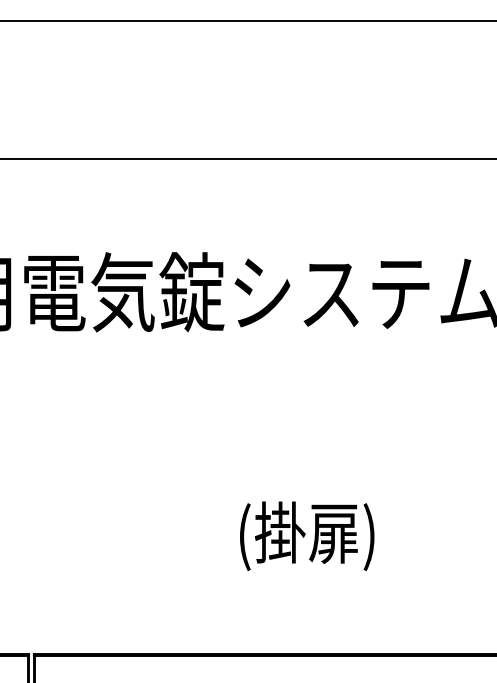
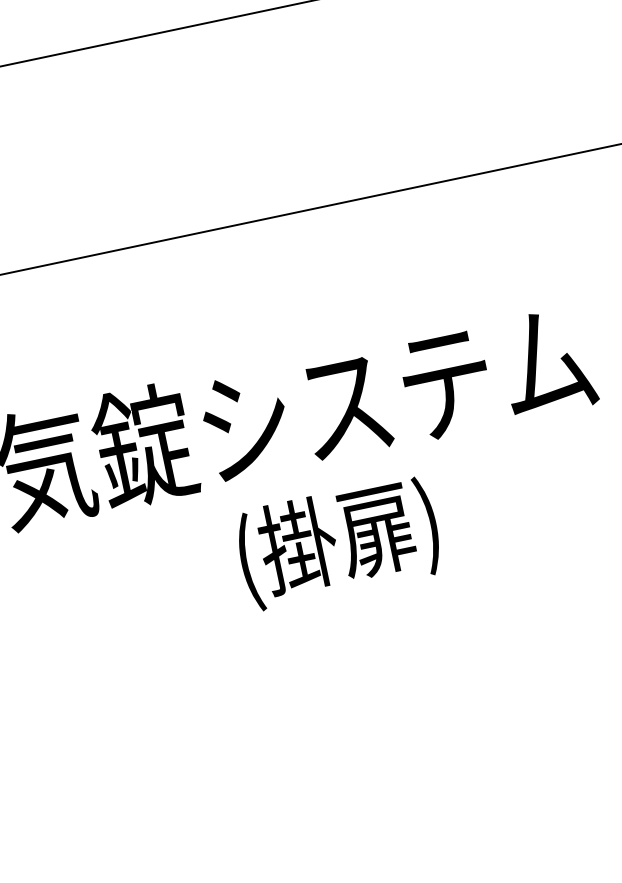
text: (307, 536) -> (339, 542), moved

